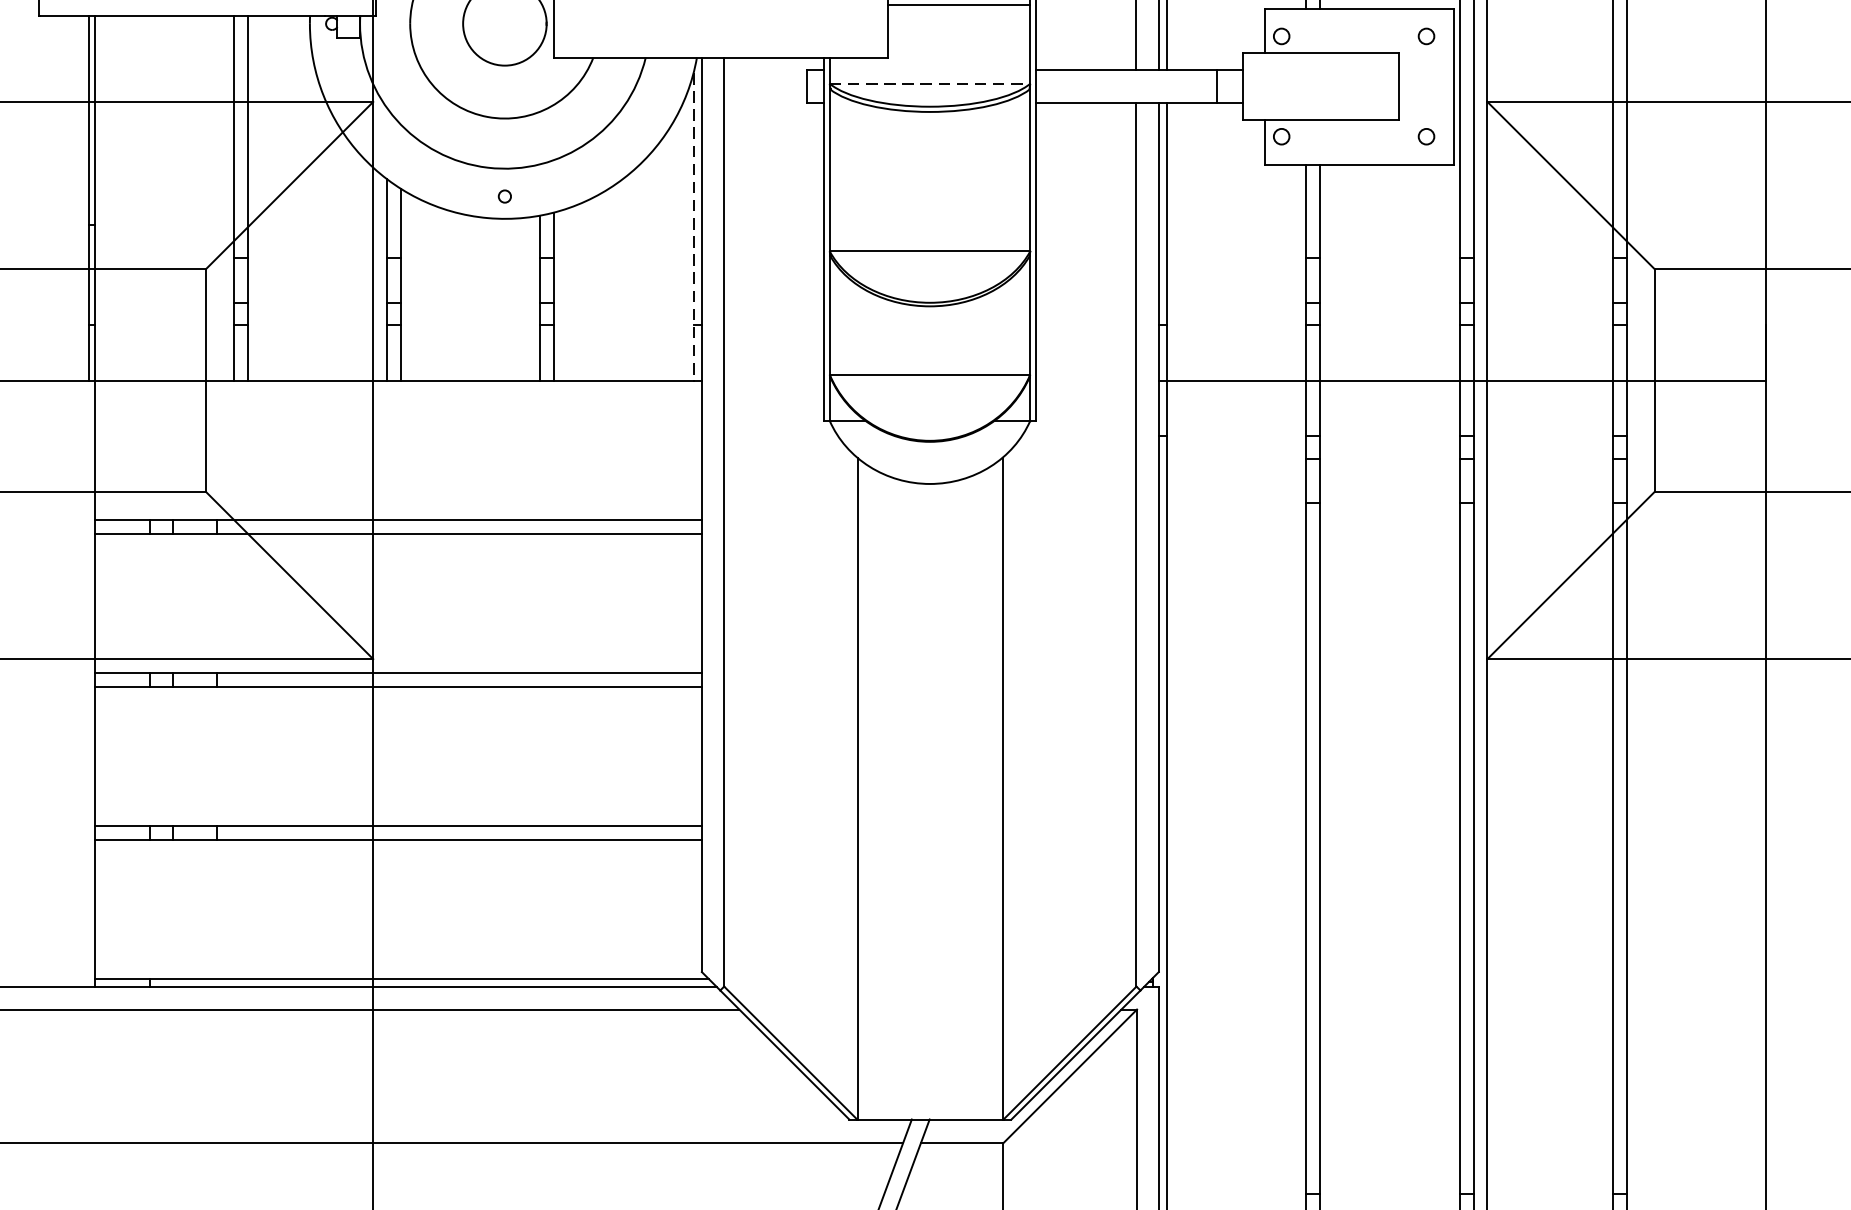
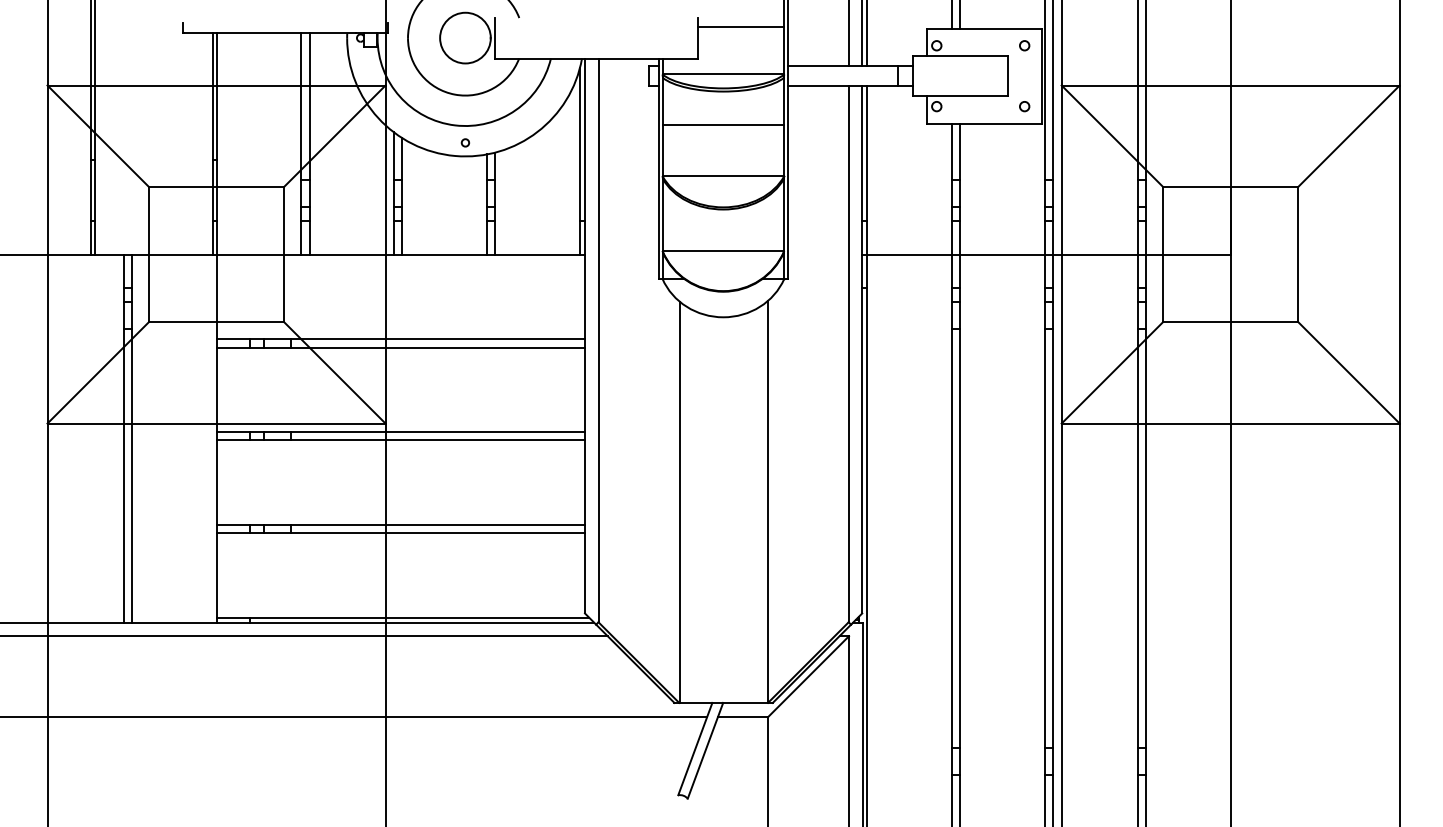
line: (930, 83) -> (723, 74), dashed -> solid
line: (930, 167) -> (723, 125), added
line: (692, 227) -> (579, 161), dashed -> solid

